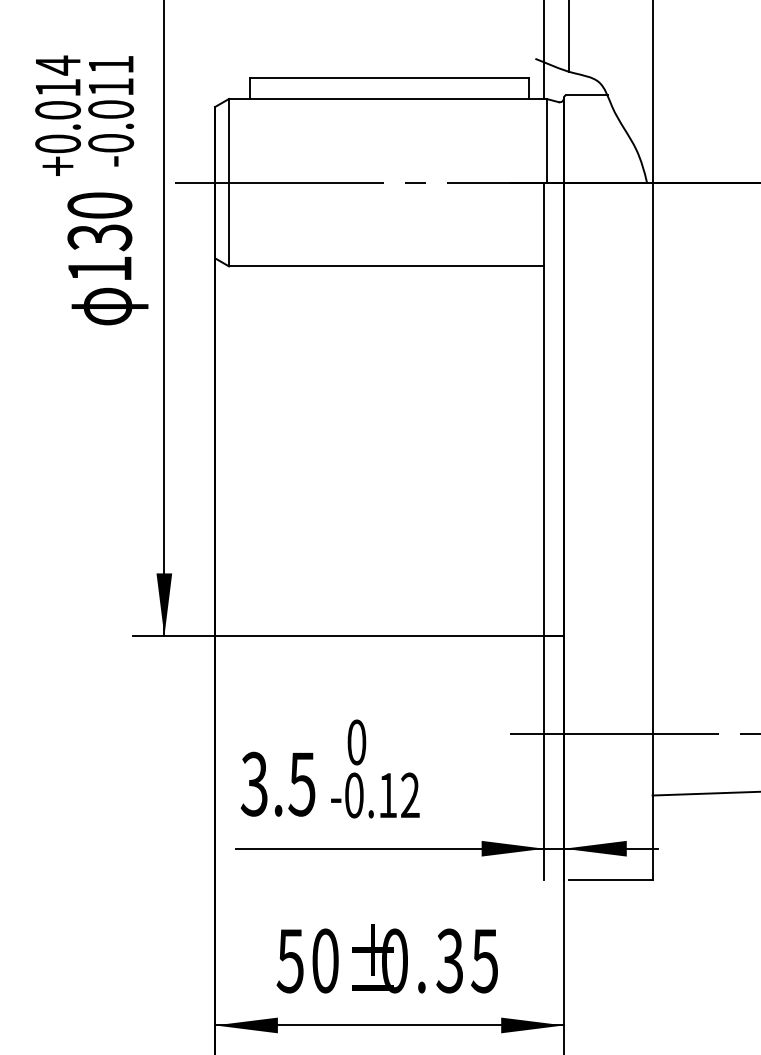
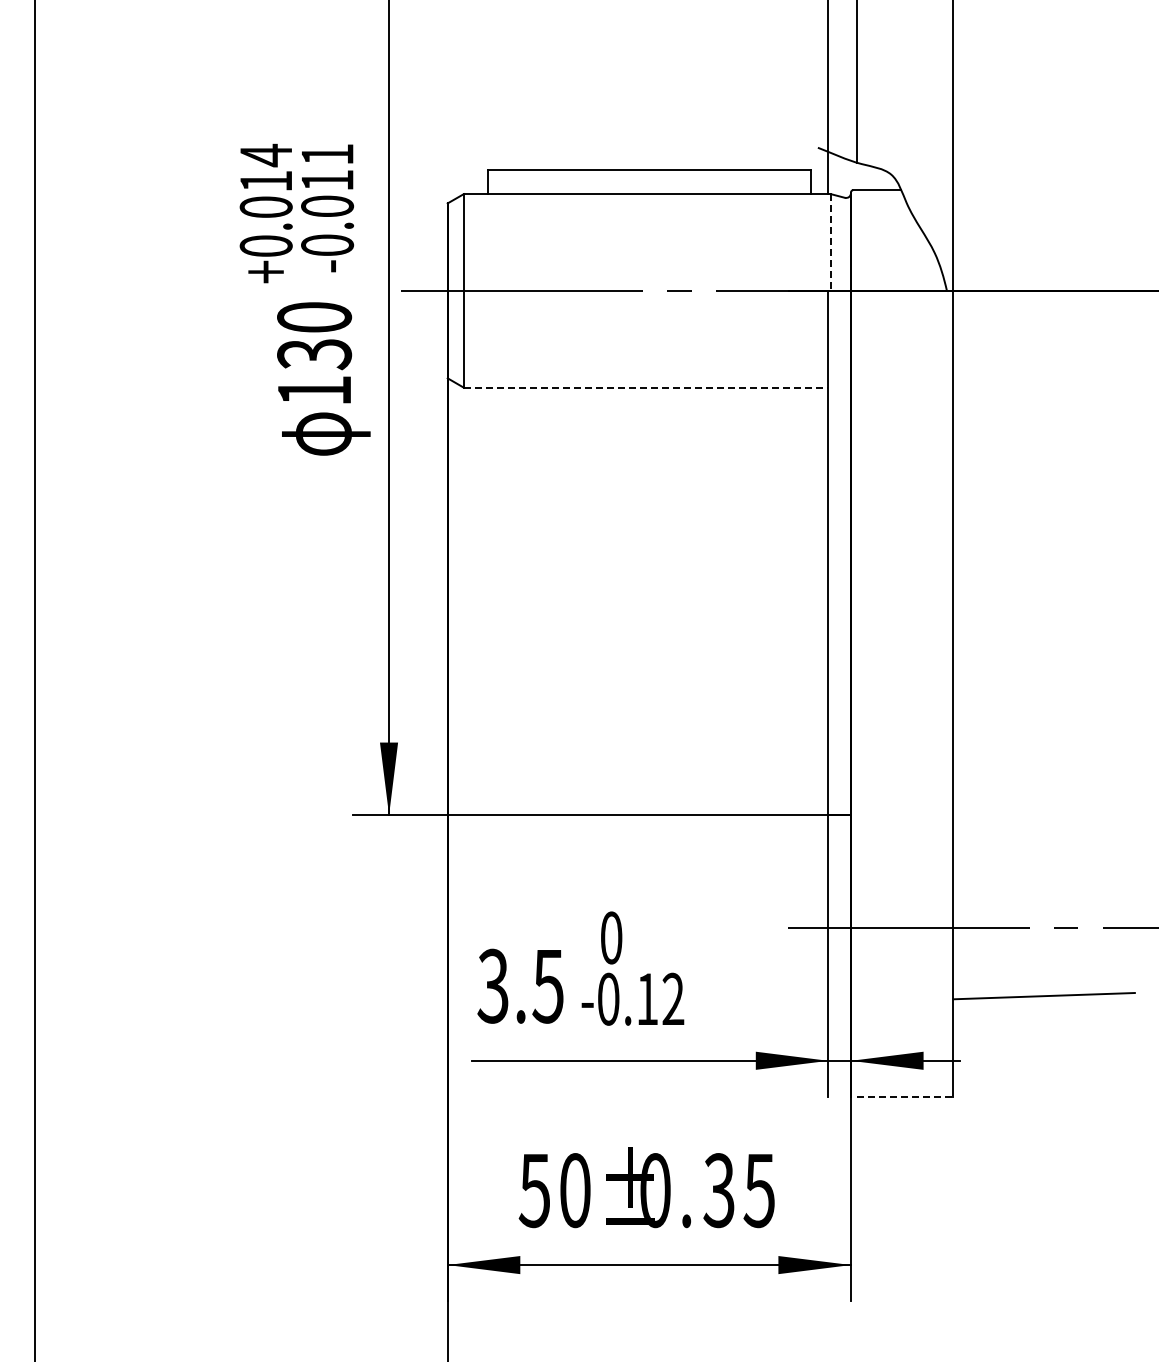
line: (546, 141) -> (830, 243), solid -> dashed
line: (387, 266) -> (646, 387), solid -> dashed
line: (611, 880) -> (905, 1097), solid -> dashed

